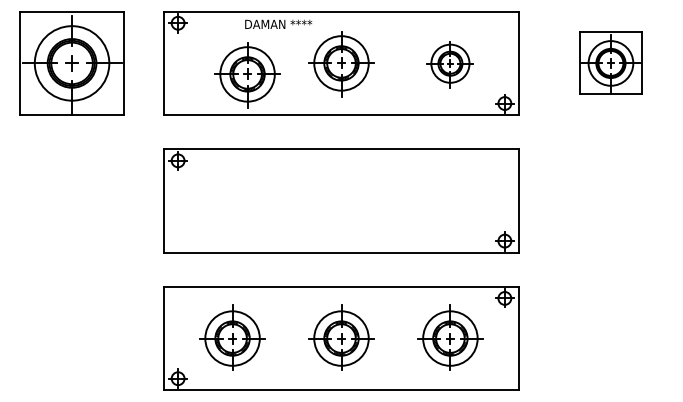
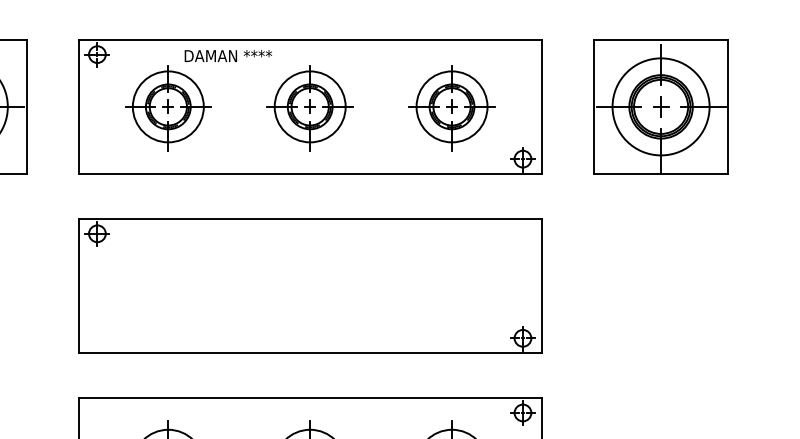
part: (610, 63) -> (660, 106), size x1.67
part: (450, 64) -> (452, 108), size x1.43
part: (247, 75) -> (168, 108), moved

